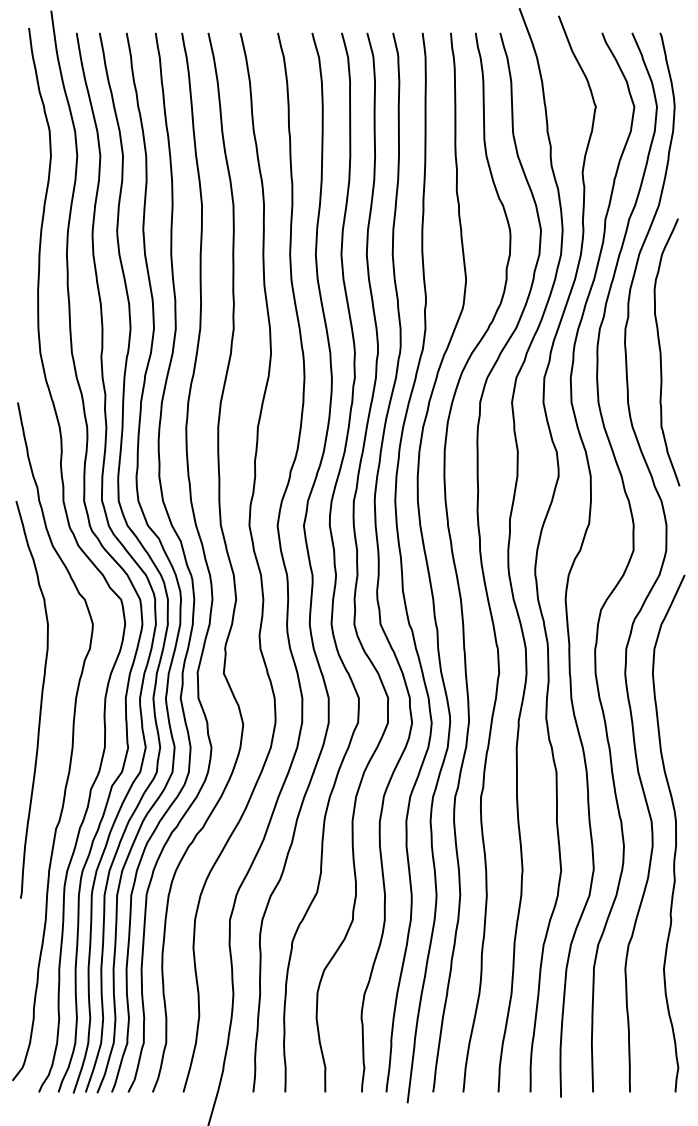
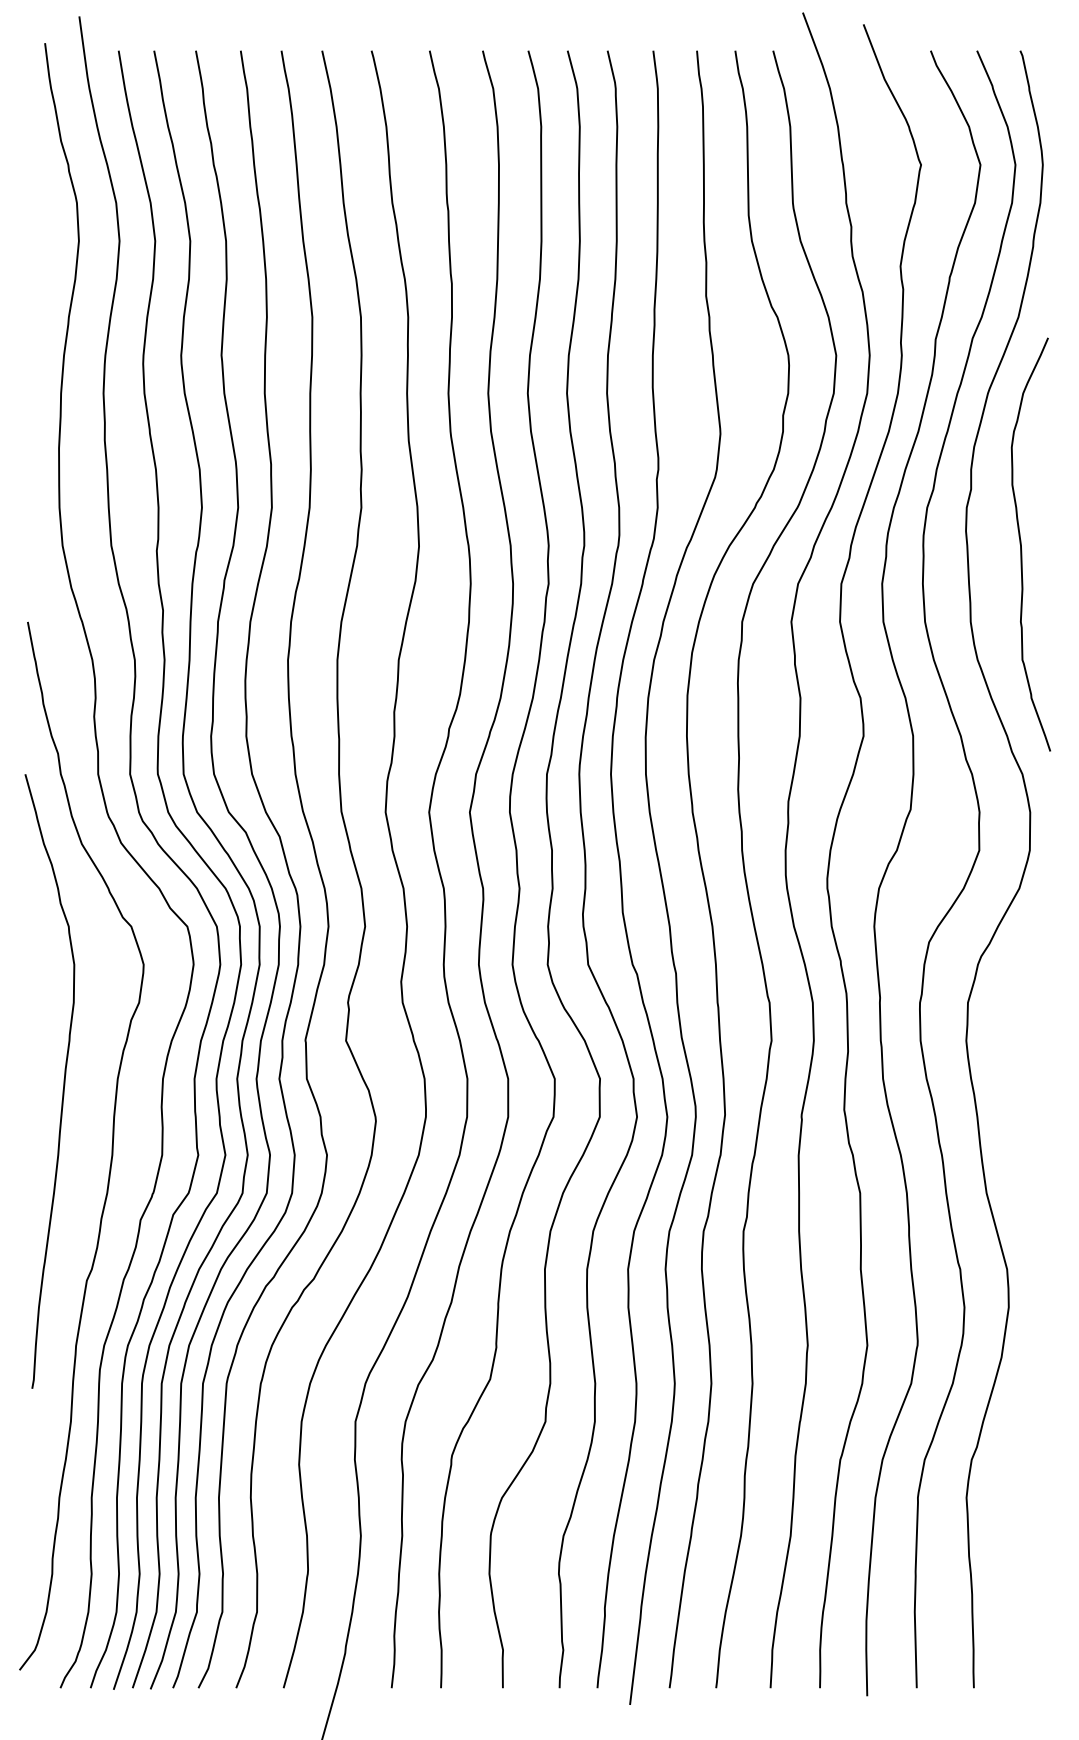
curve: (675, 833) -> (1044, 1288), removed

